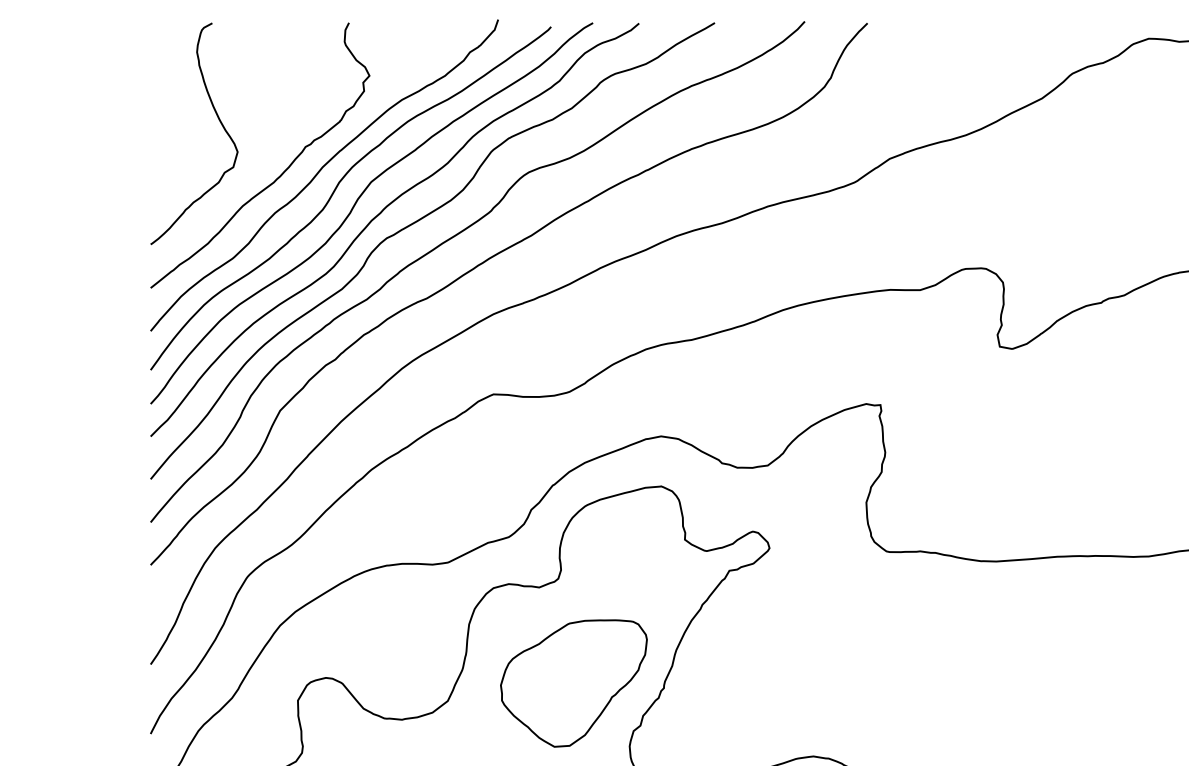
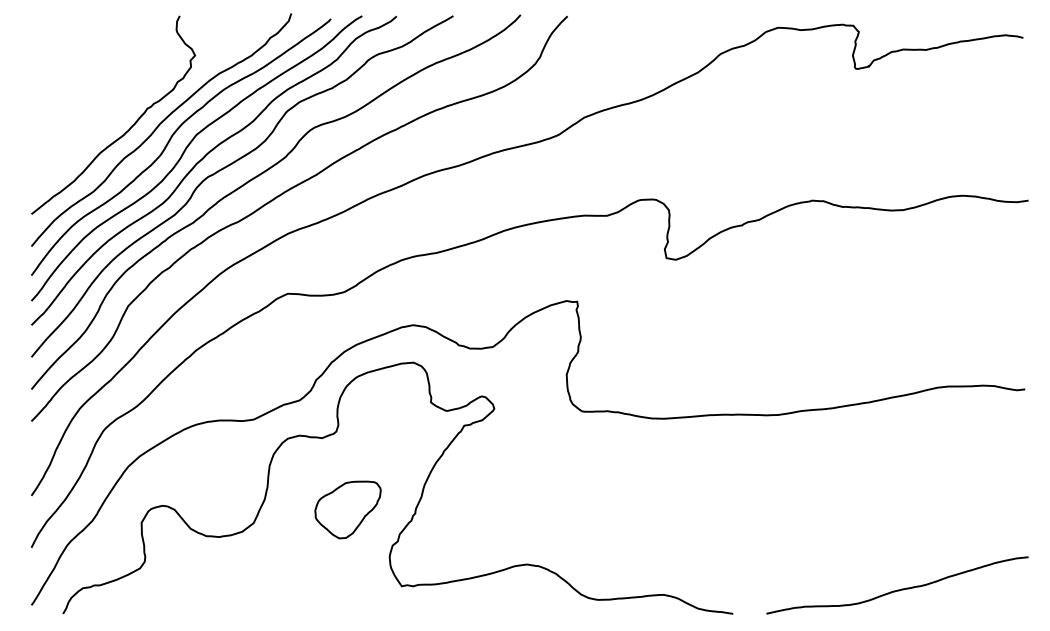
curve: (218, 121) -> (82, 89), removed
part: (573, 682) -> (347, 509), size x0.6

